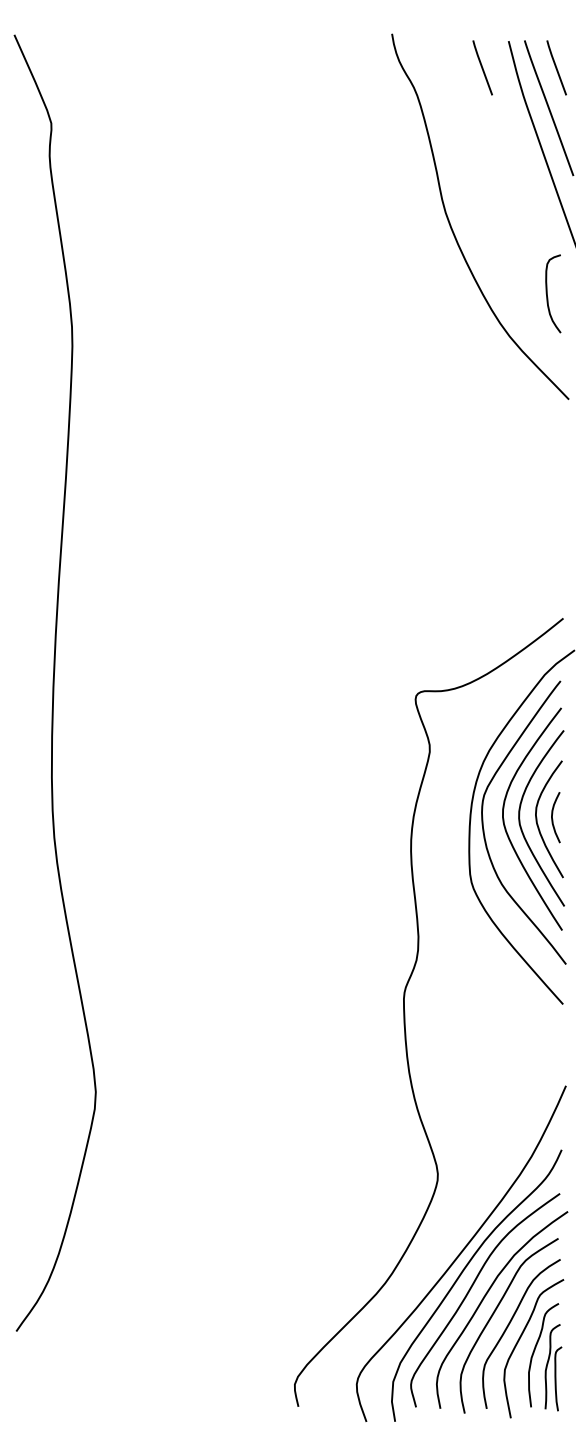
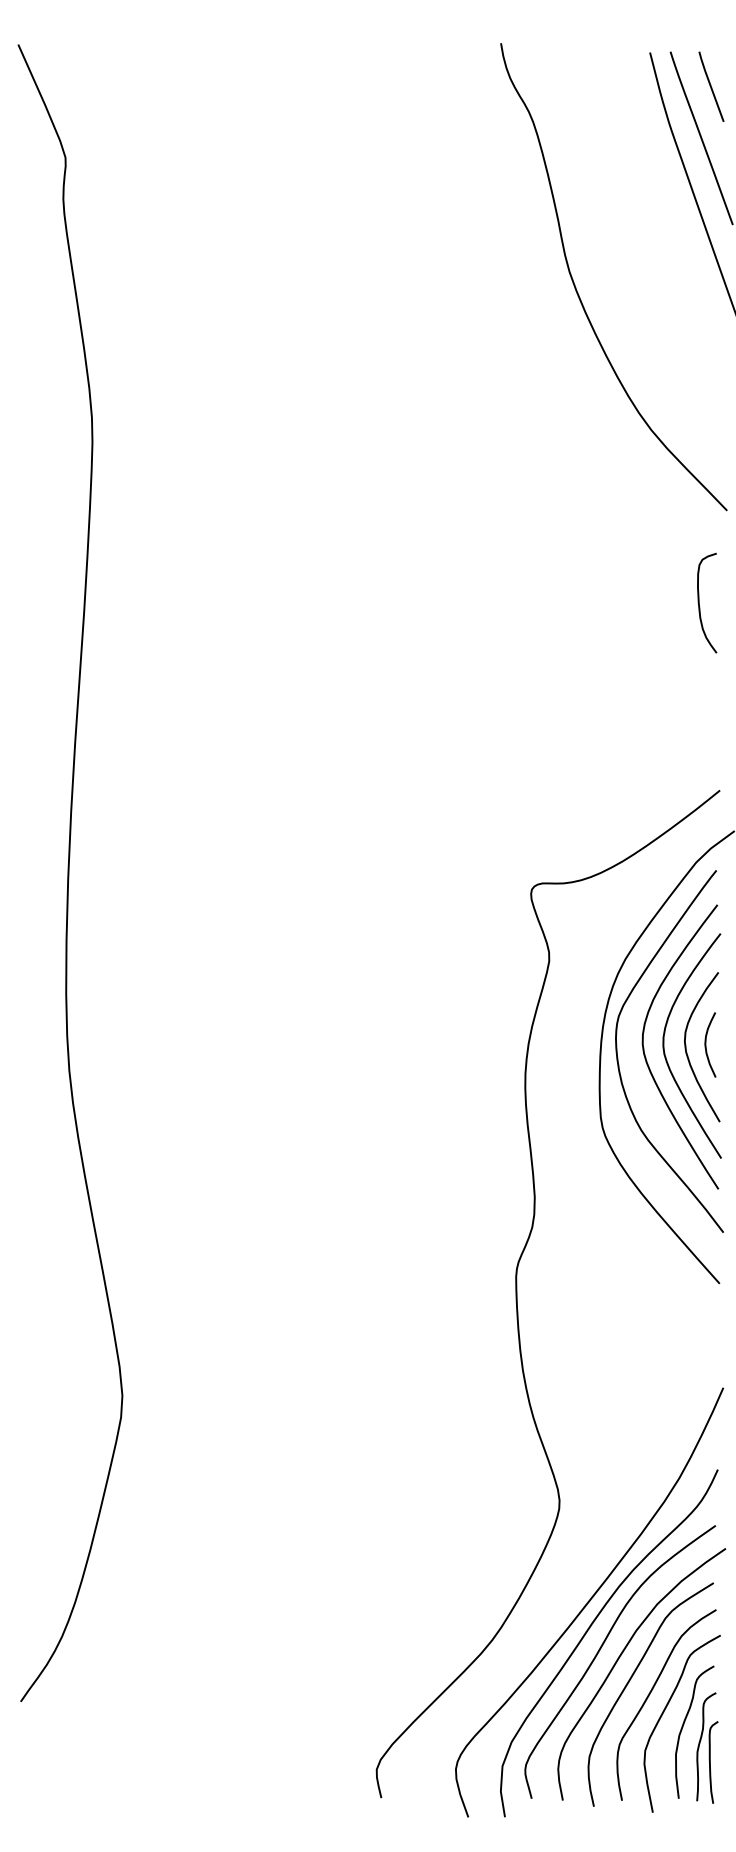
line: (482, 67) -> (616, 86), removed
curve: (547, 293) -> (699, 602), moved

